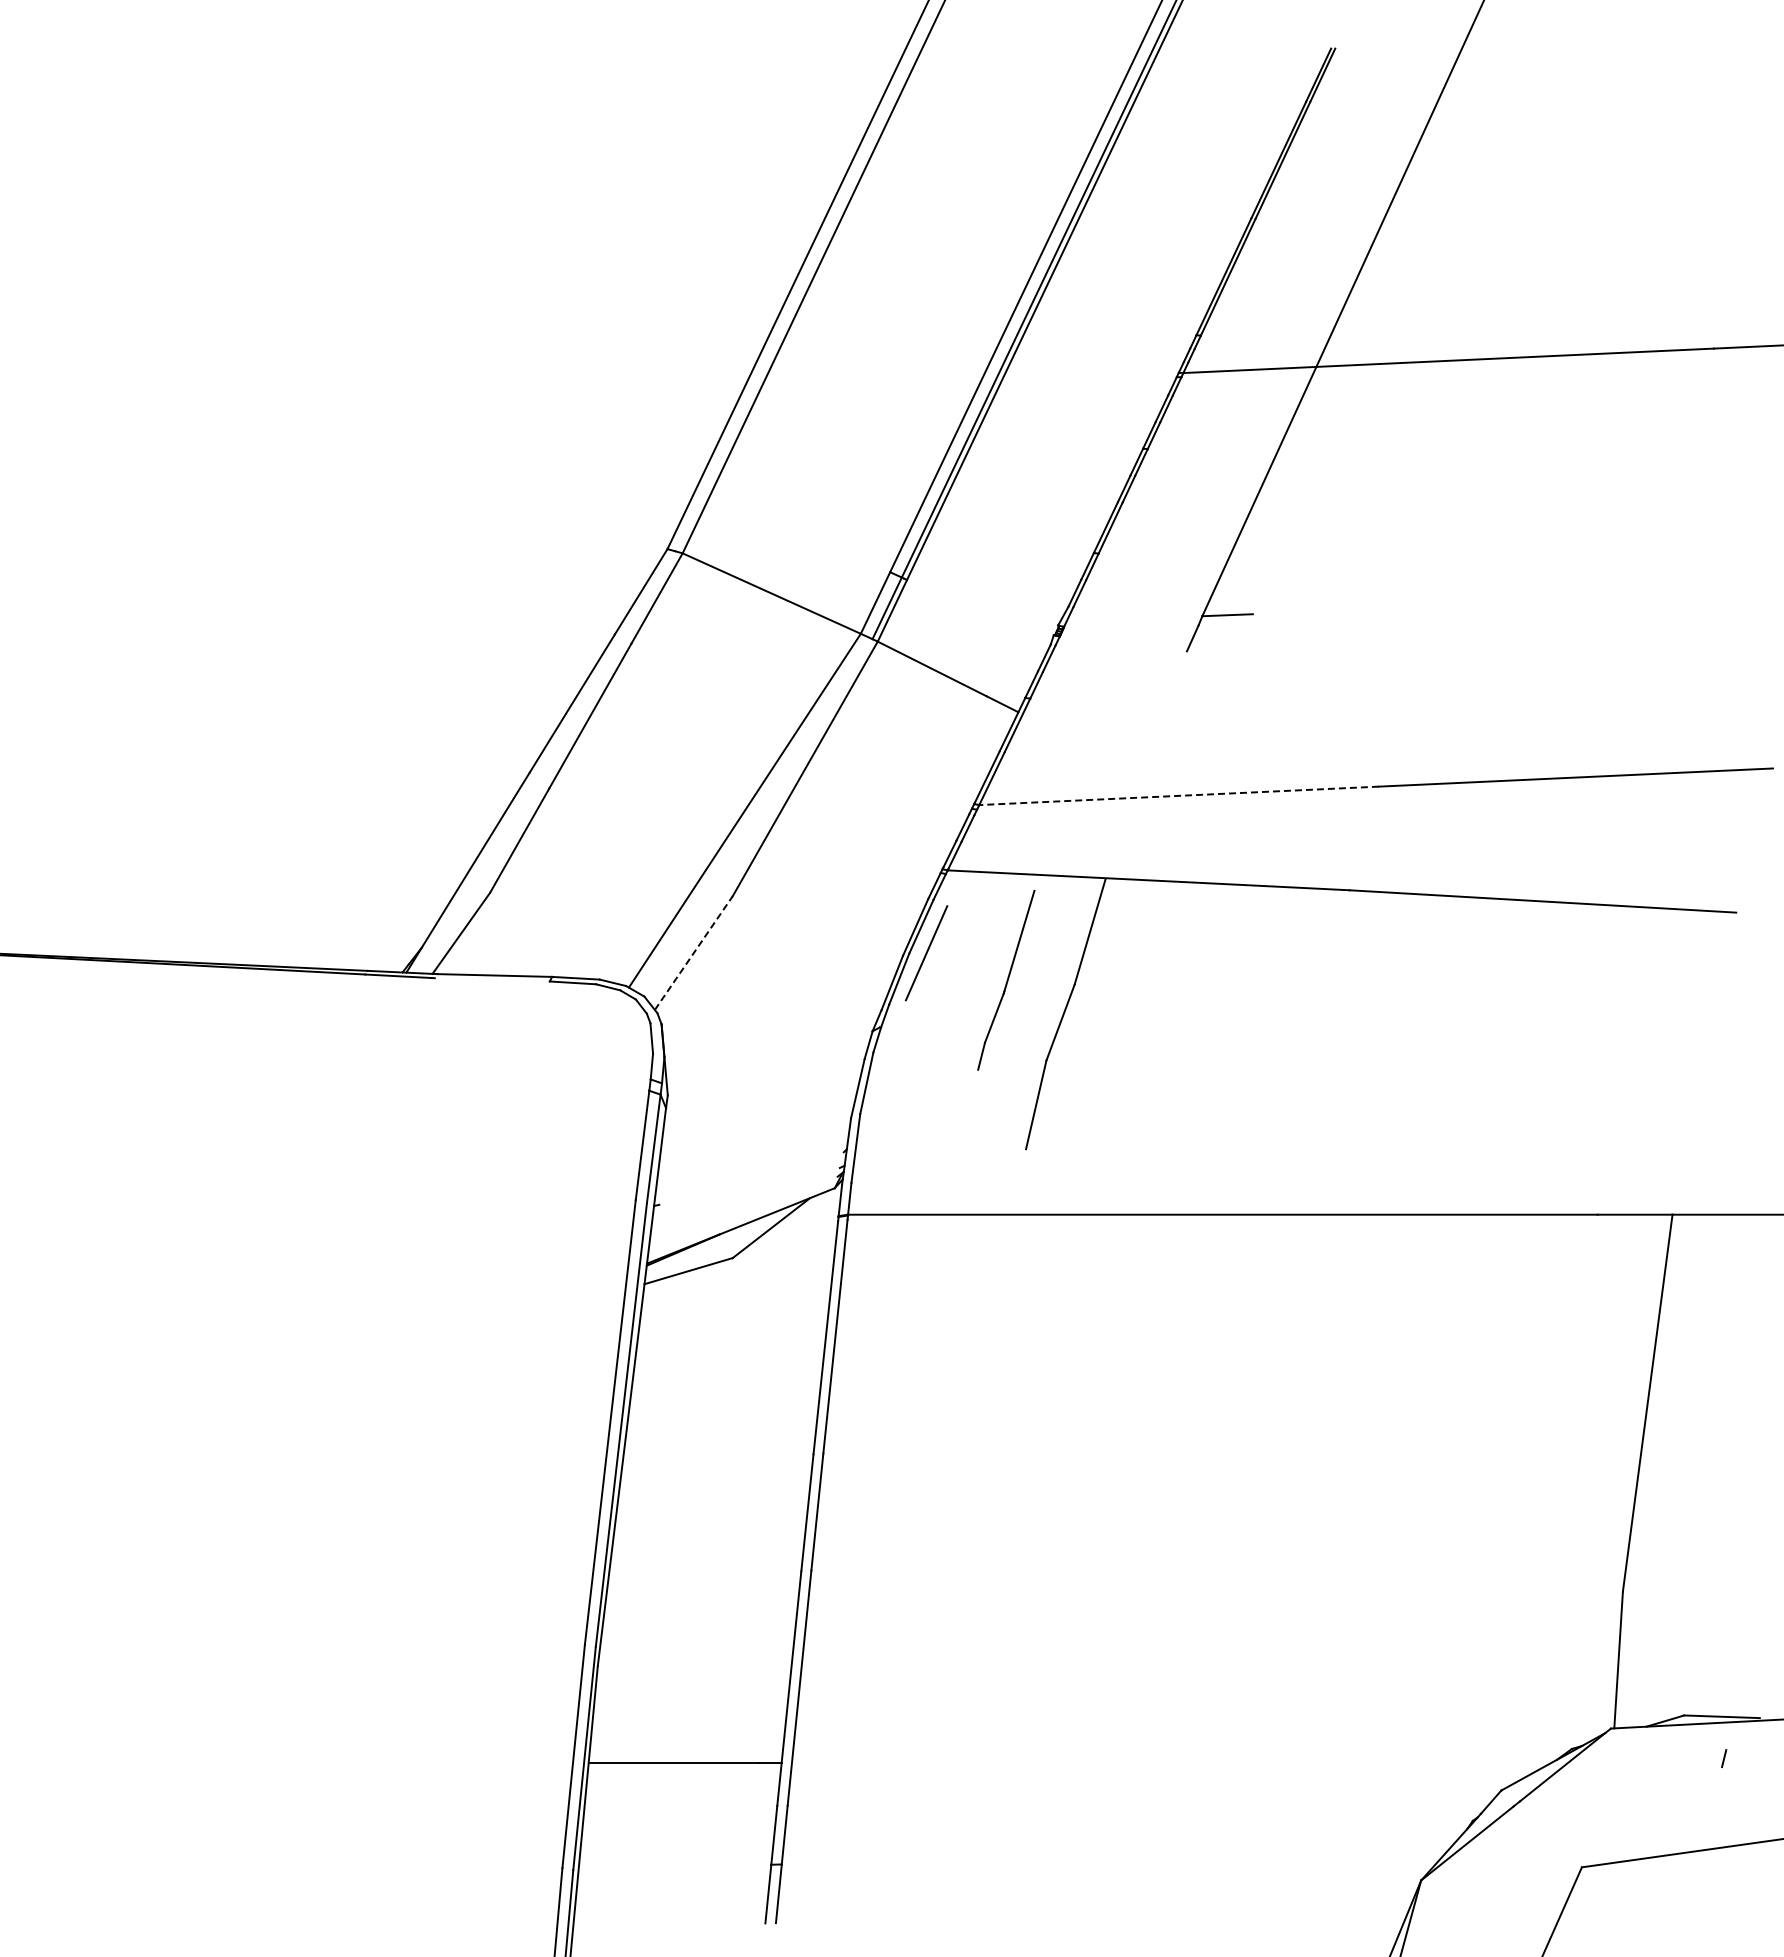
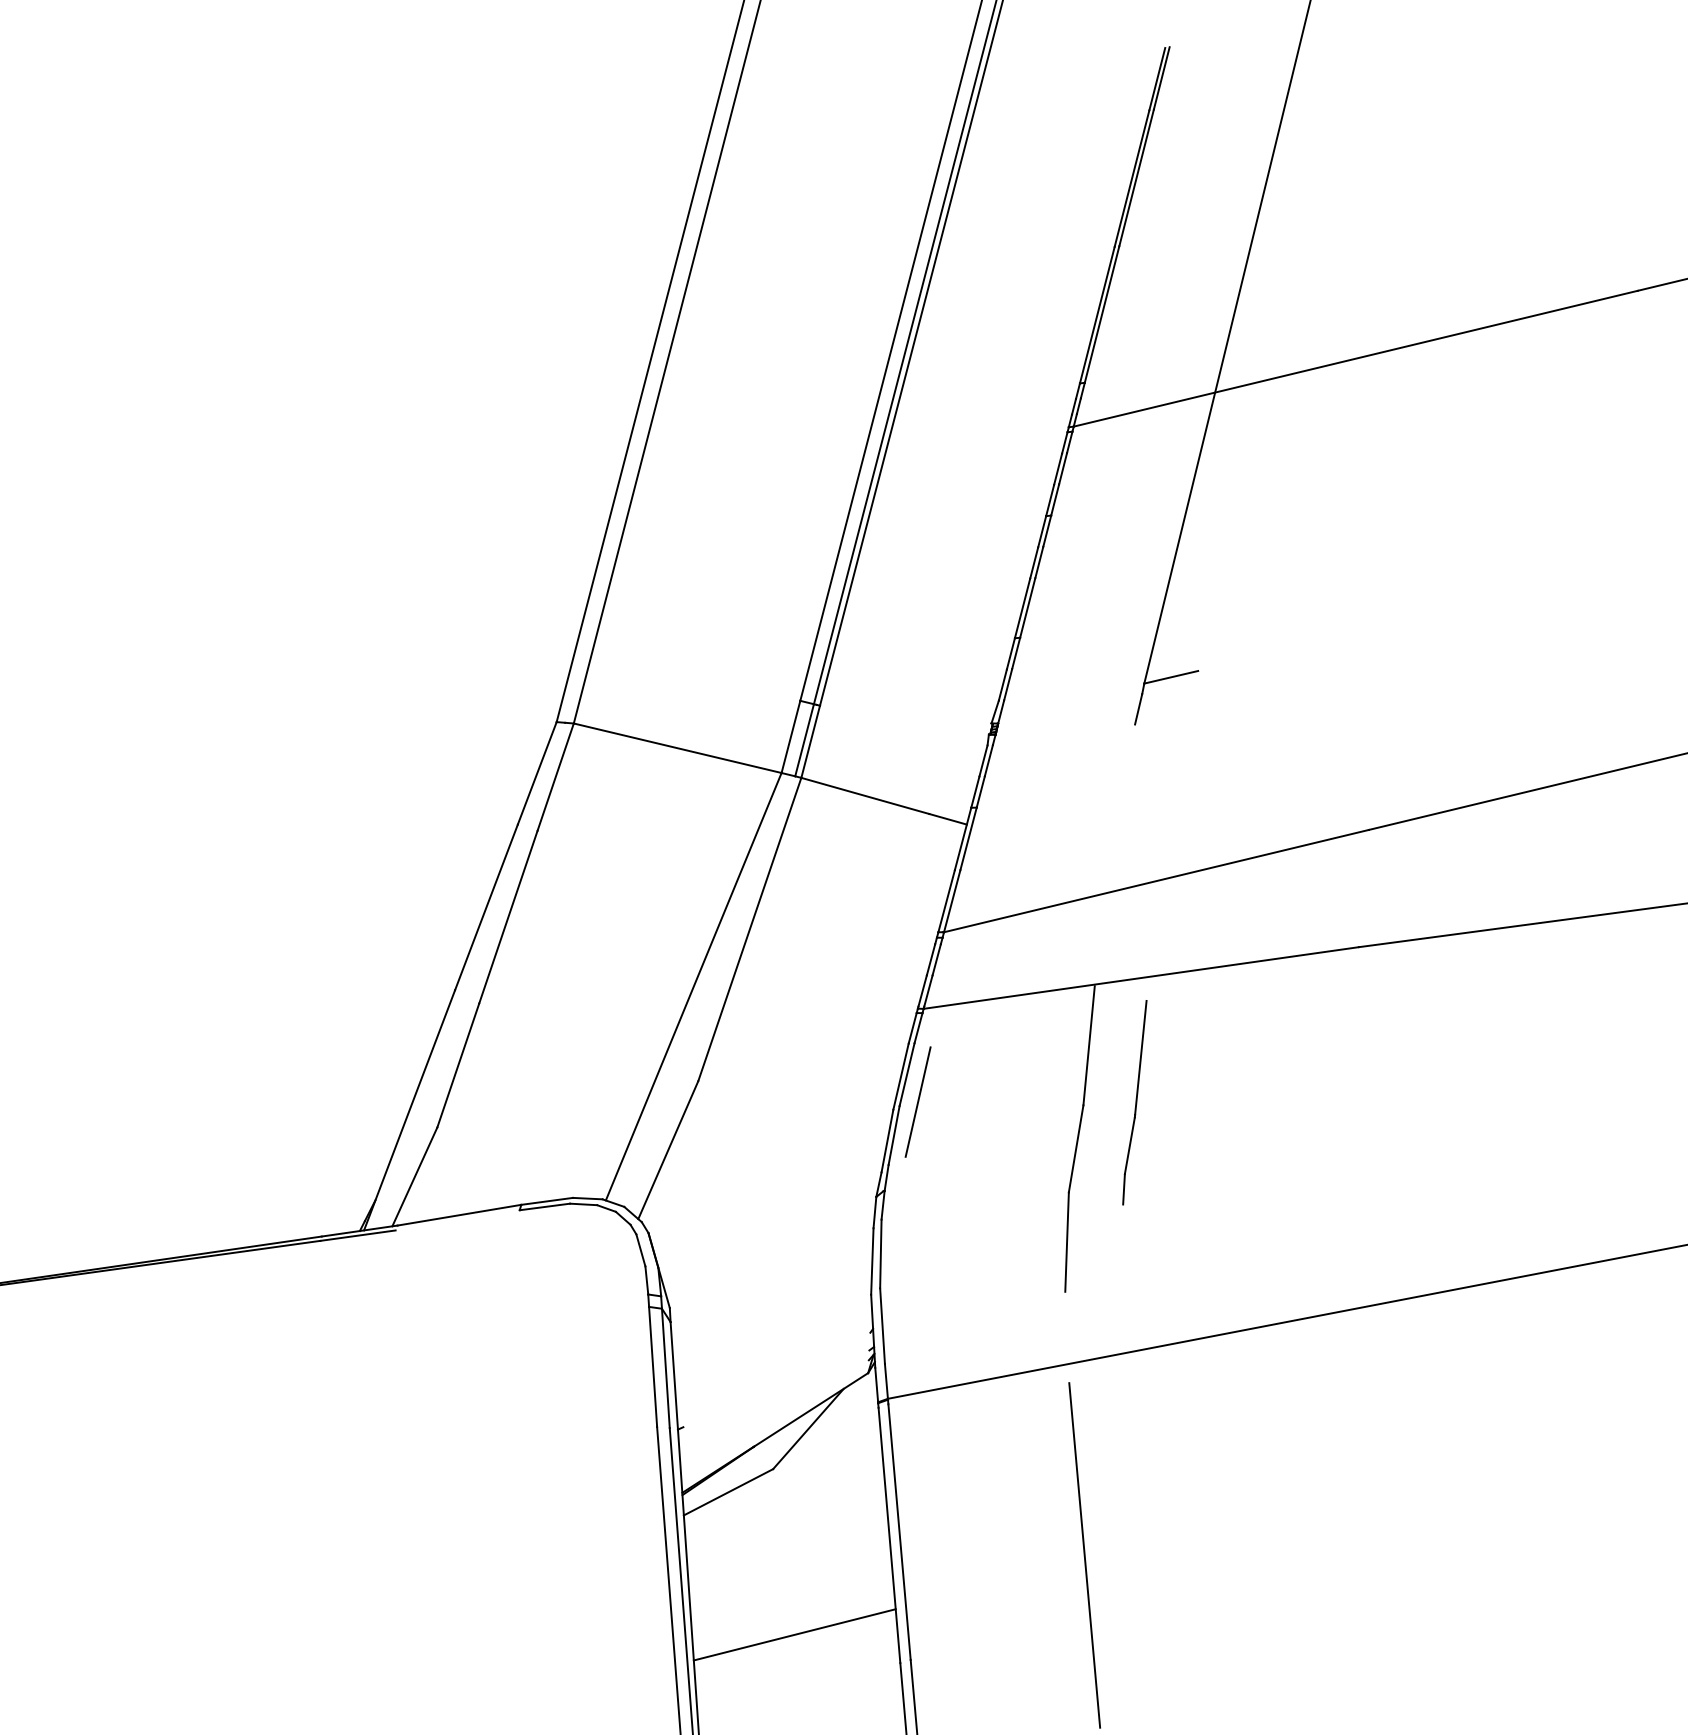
line: (1179, 795) -> (1156, 880), dashed -> solid
line: (693, 953) -> (668, 1150), dashed -> solid
part: (1006, 979) -> (1134, 1101), moved
line: (997, 1389) -> (1084, 1555), added
line: (723, 1410) -> (794, 1634), added

